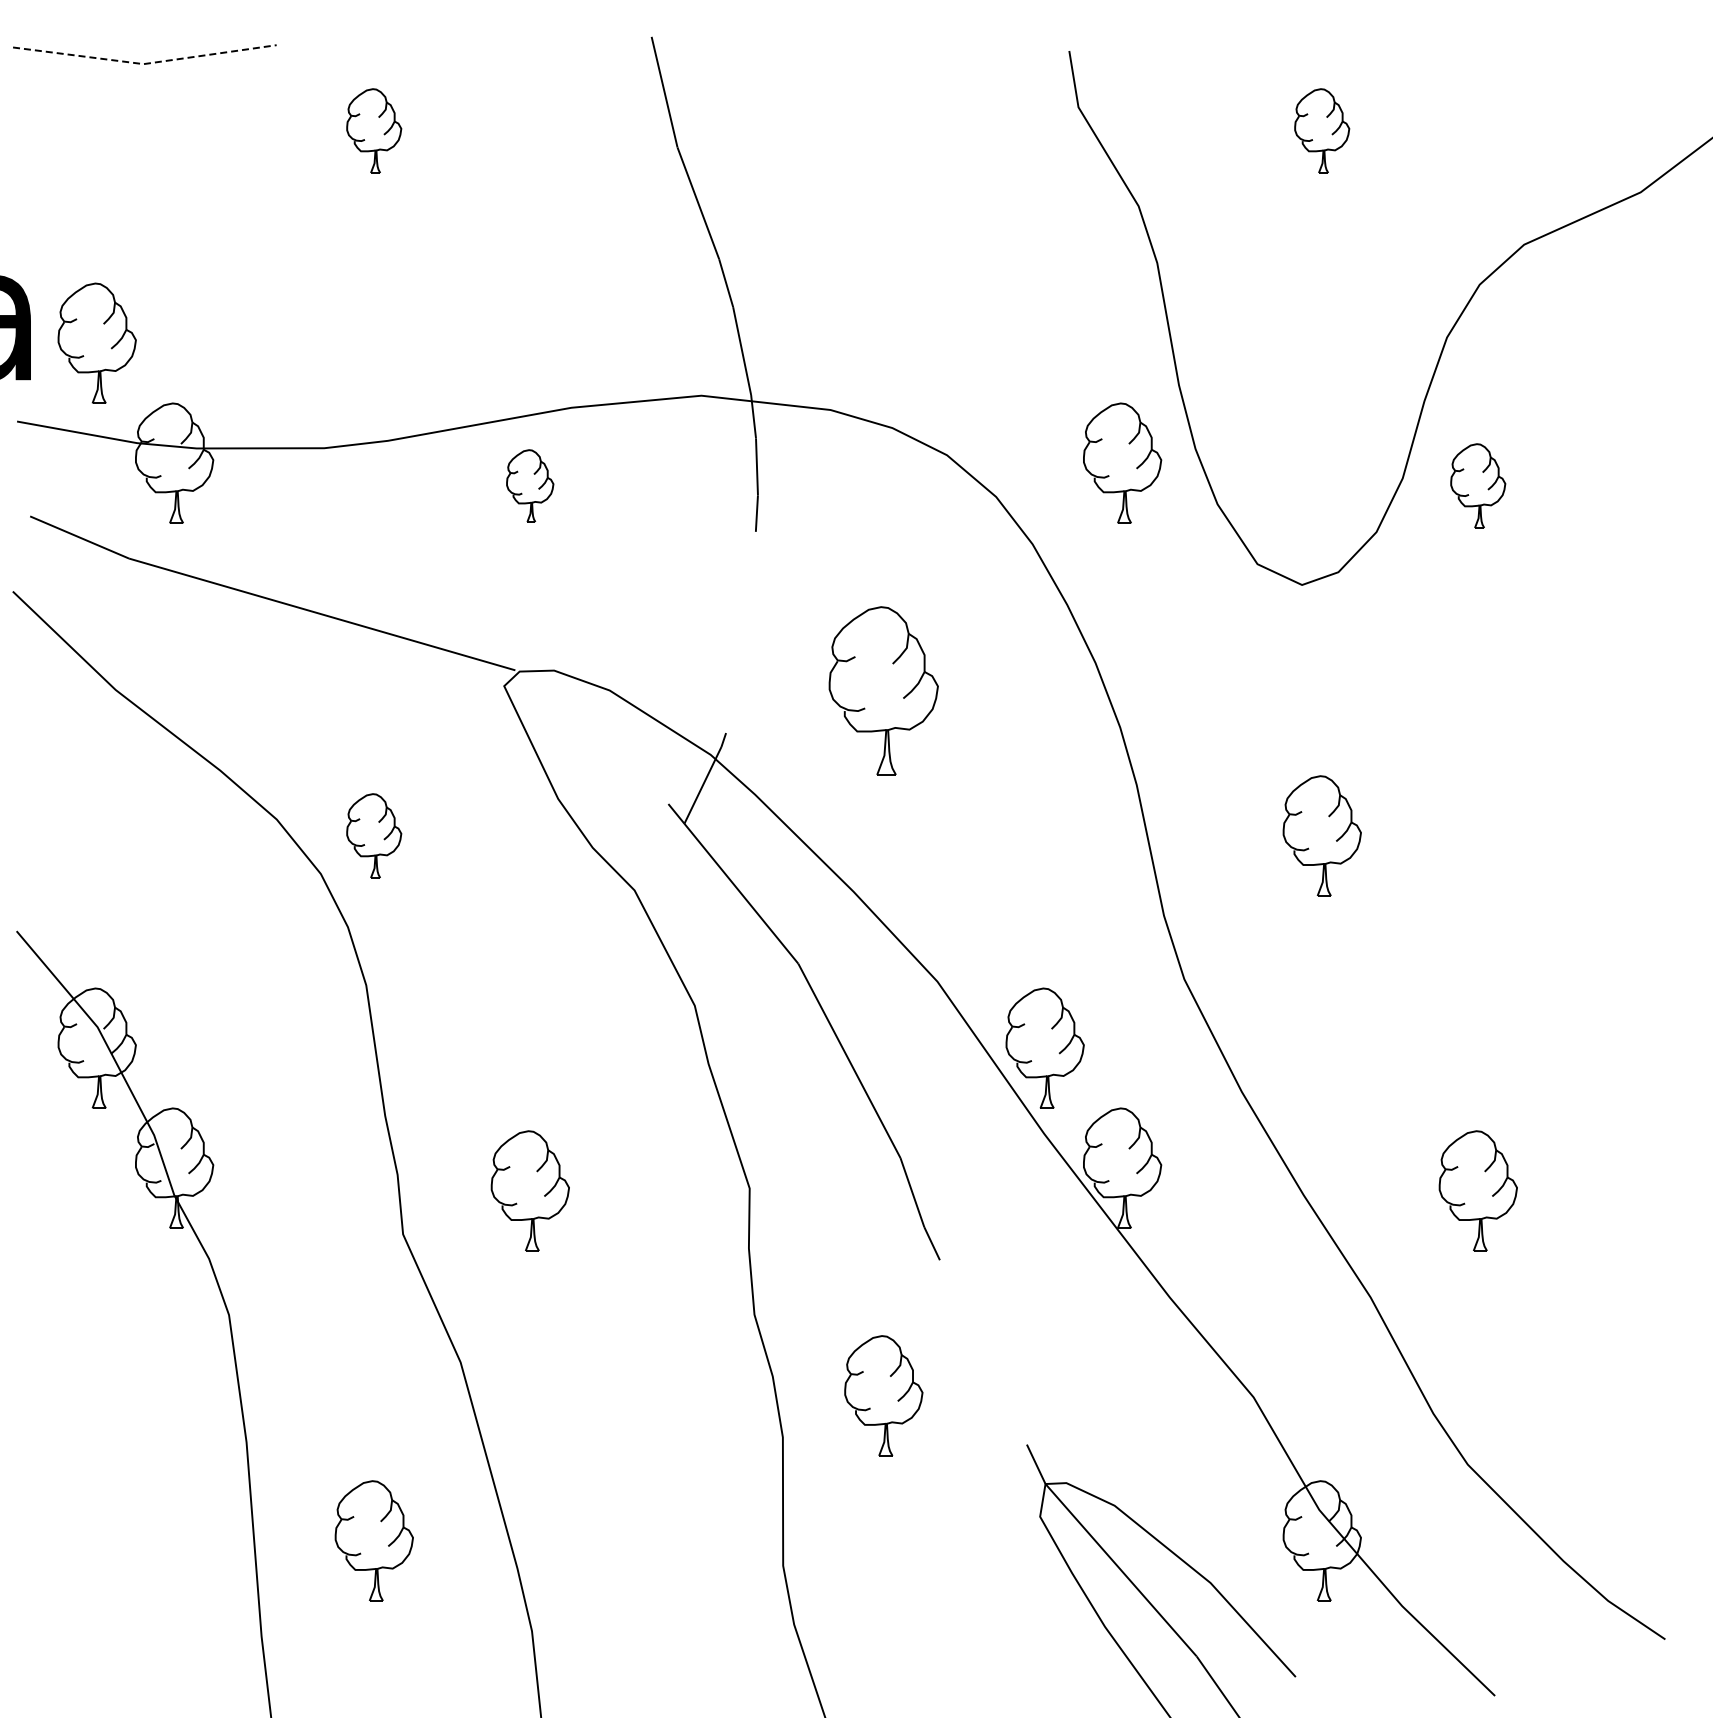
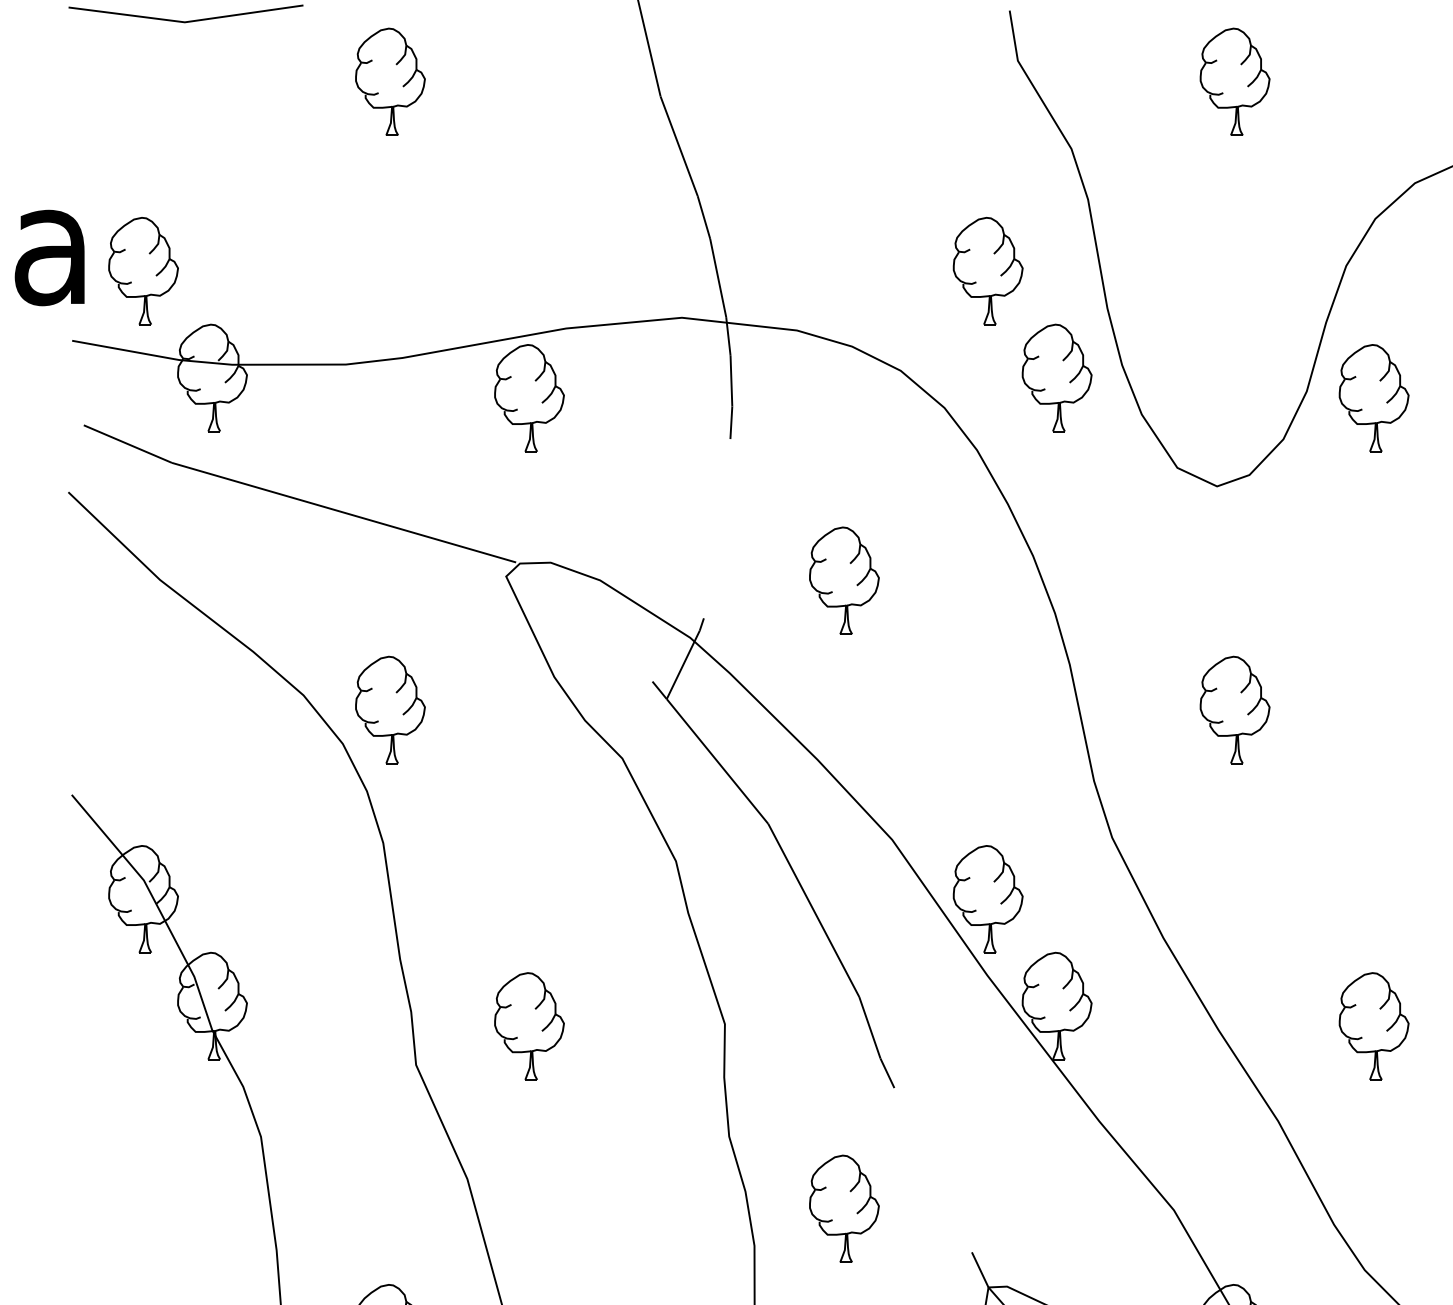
line: (144, 64) -> (185, 22), dashed -> solid
part: (373, 130) -> (389, 81), size x1.43
part: (1321, 130) -> (1234, 81), size x1.43
part: (1044, 342) -> (987, 270), added
part: (529, 485) -> (528, 397), size x1.67
part: (1477, 485) -> (1373, 397), size x1.43
part: (883, 690) -> (844, 580), size x0.71
part: (373, 835) -> (389, 709), size x1.43

